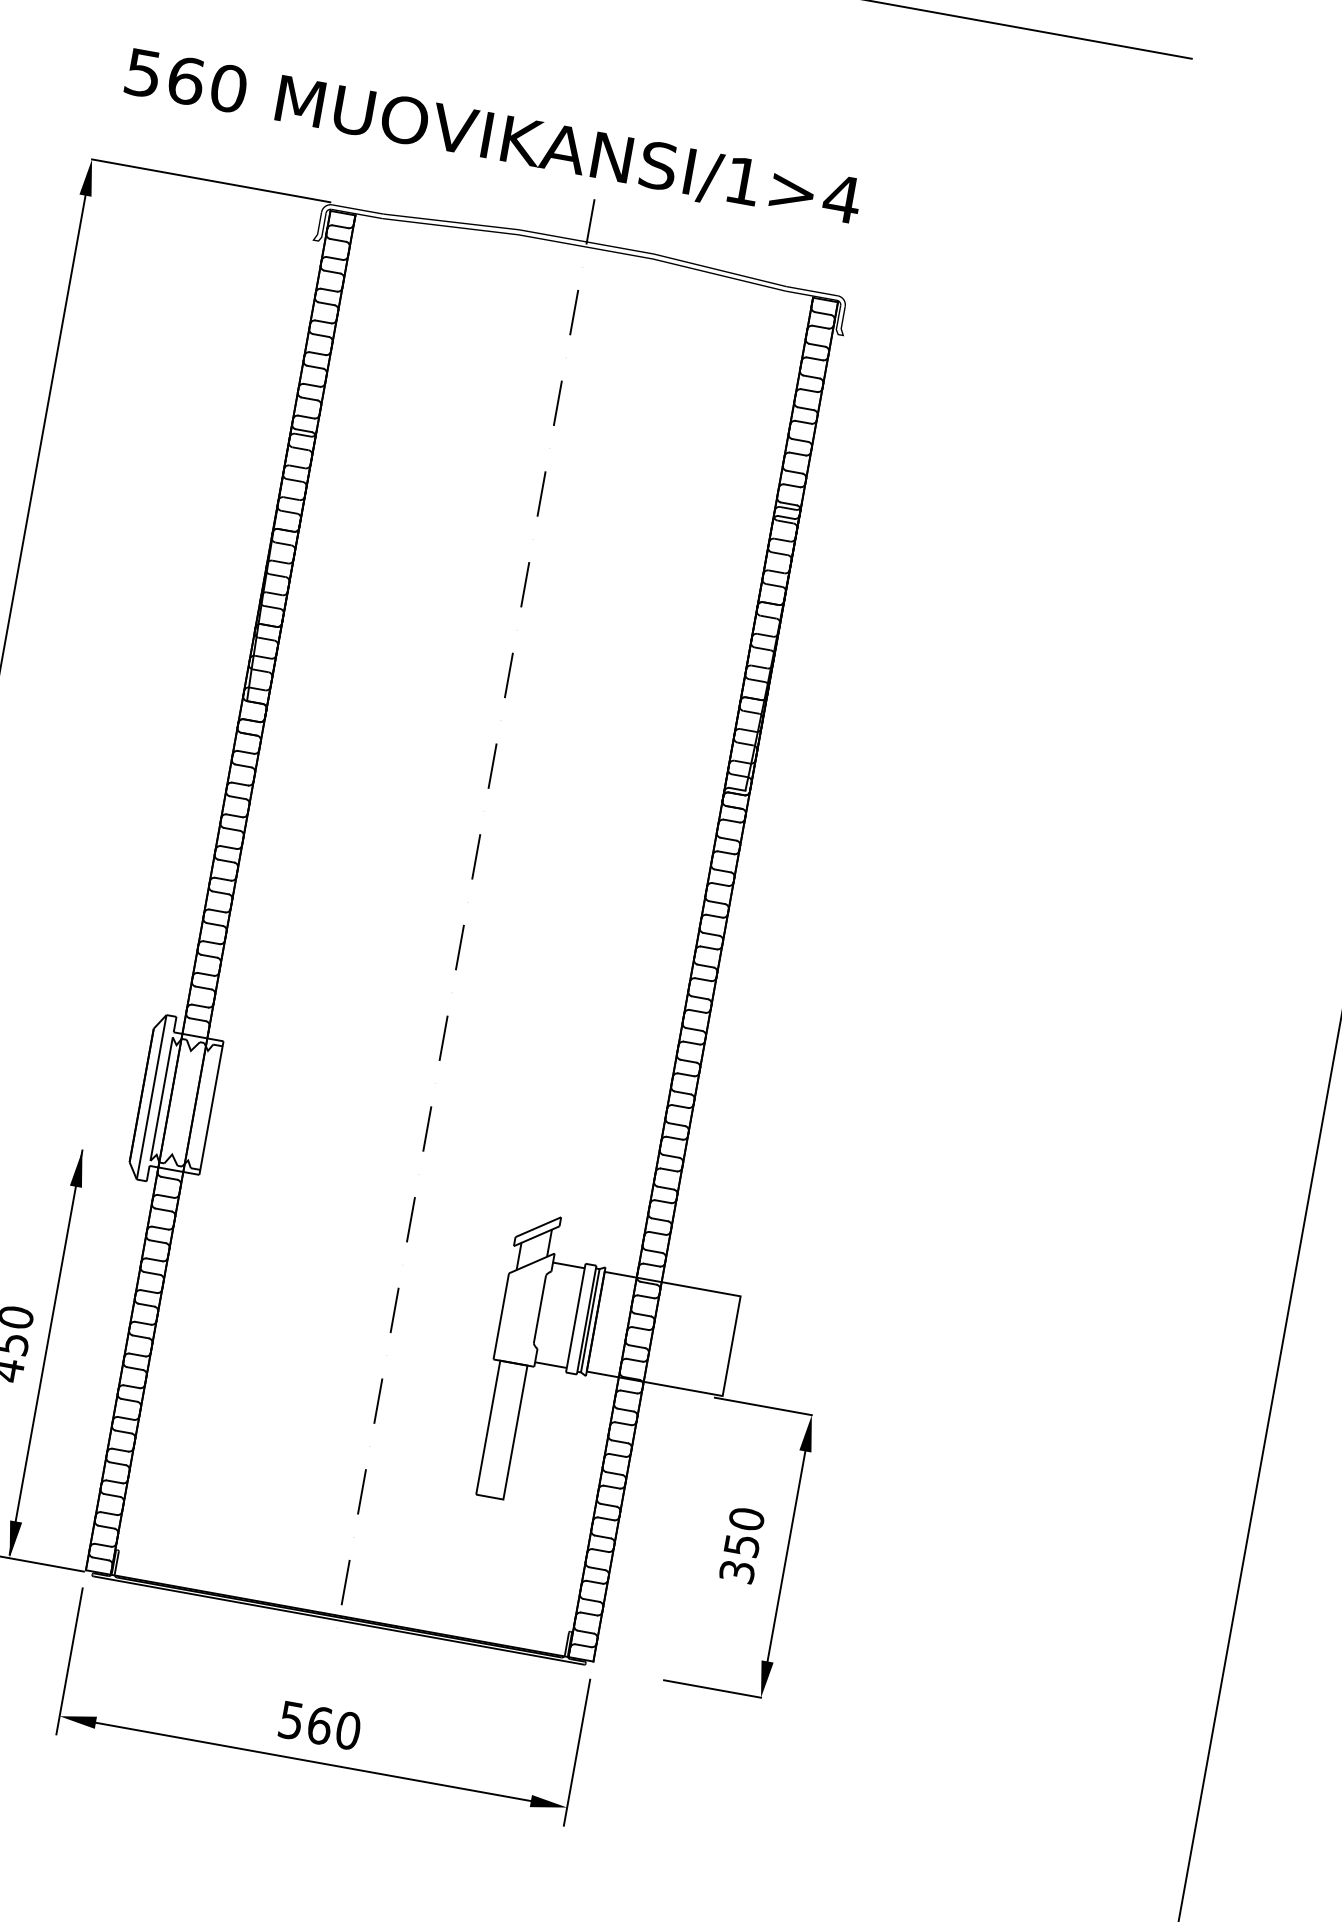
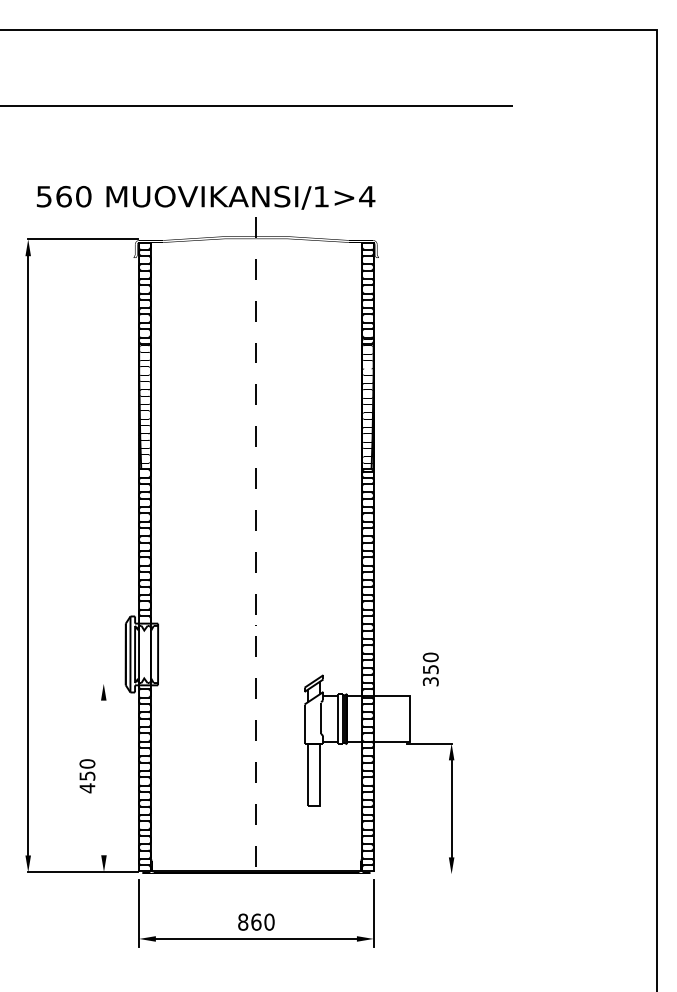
line: (45, 1350) -> (103, 776), removed
text: (741, 1545) -> (430, 669), moved
line: (710, 1689) -> (428, 874), removed
text: (292, 1719) -> (243, 921), 560 -> 860

